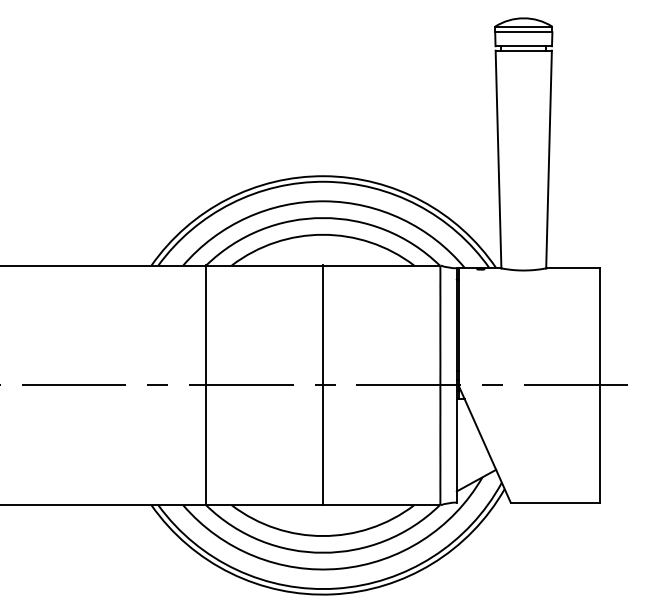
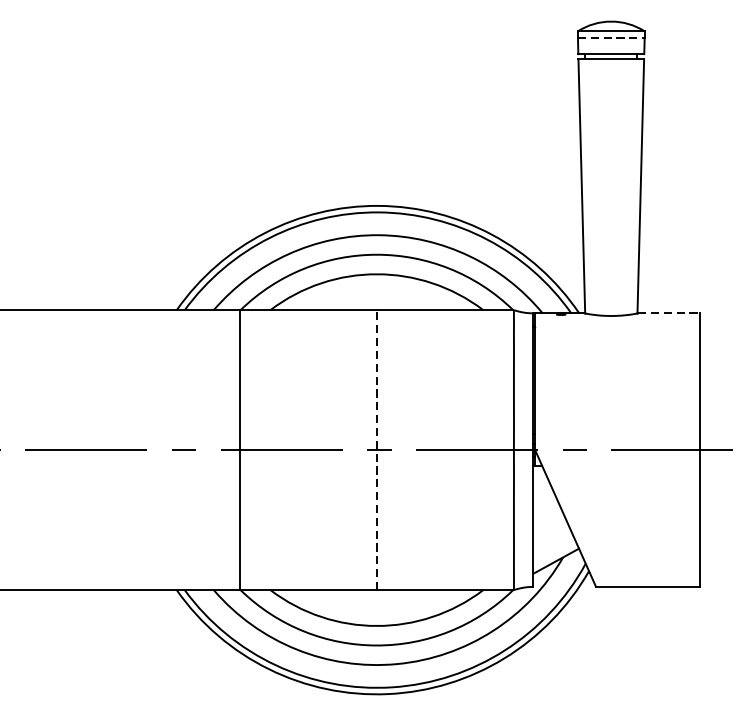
line: (523, 32) -> (610, 38), solid -> dashed
line: (573, 268) -> (669, 313), solid -> dashed
line: (322, 385) -> (376, 450), solid -> dashed

